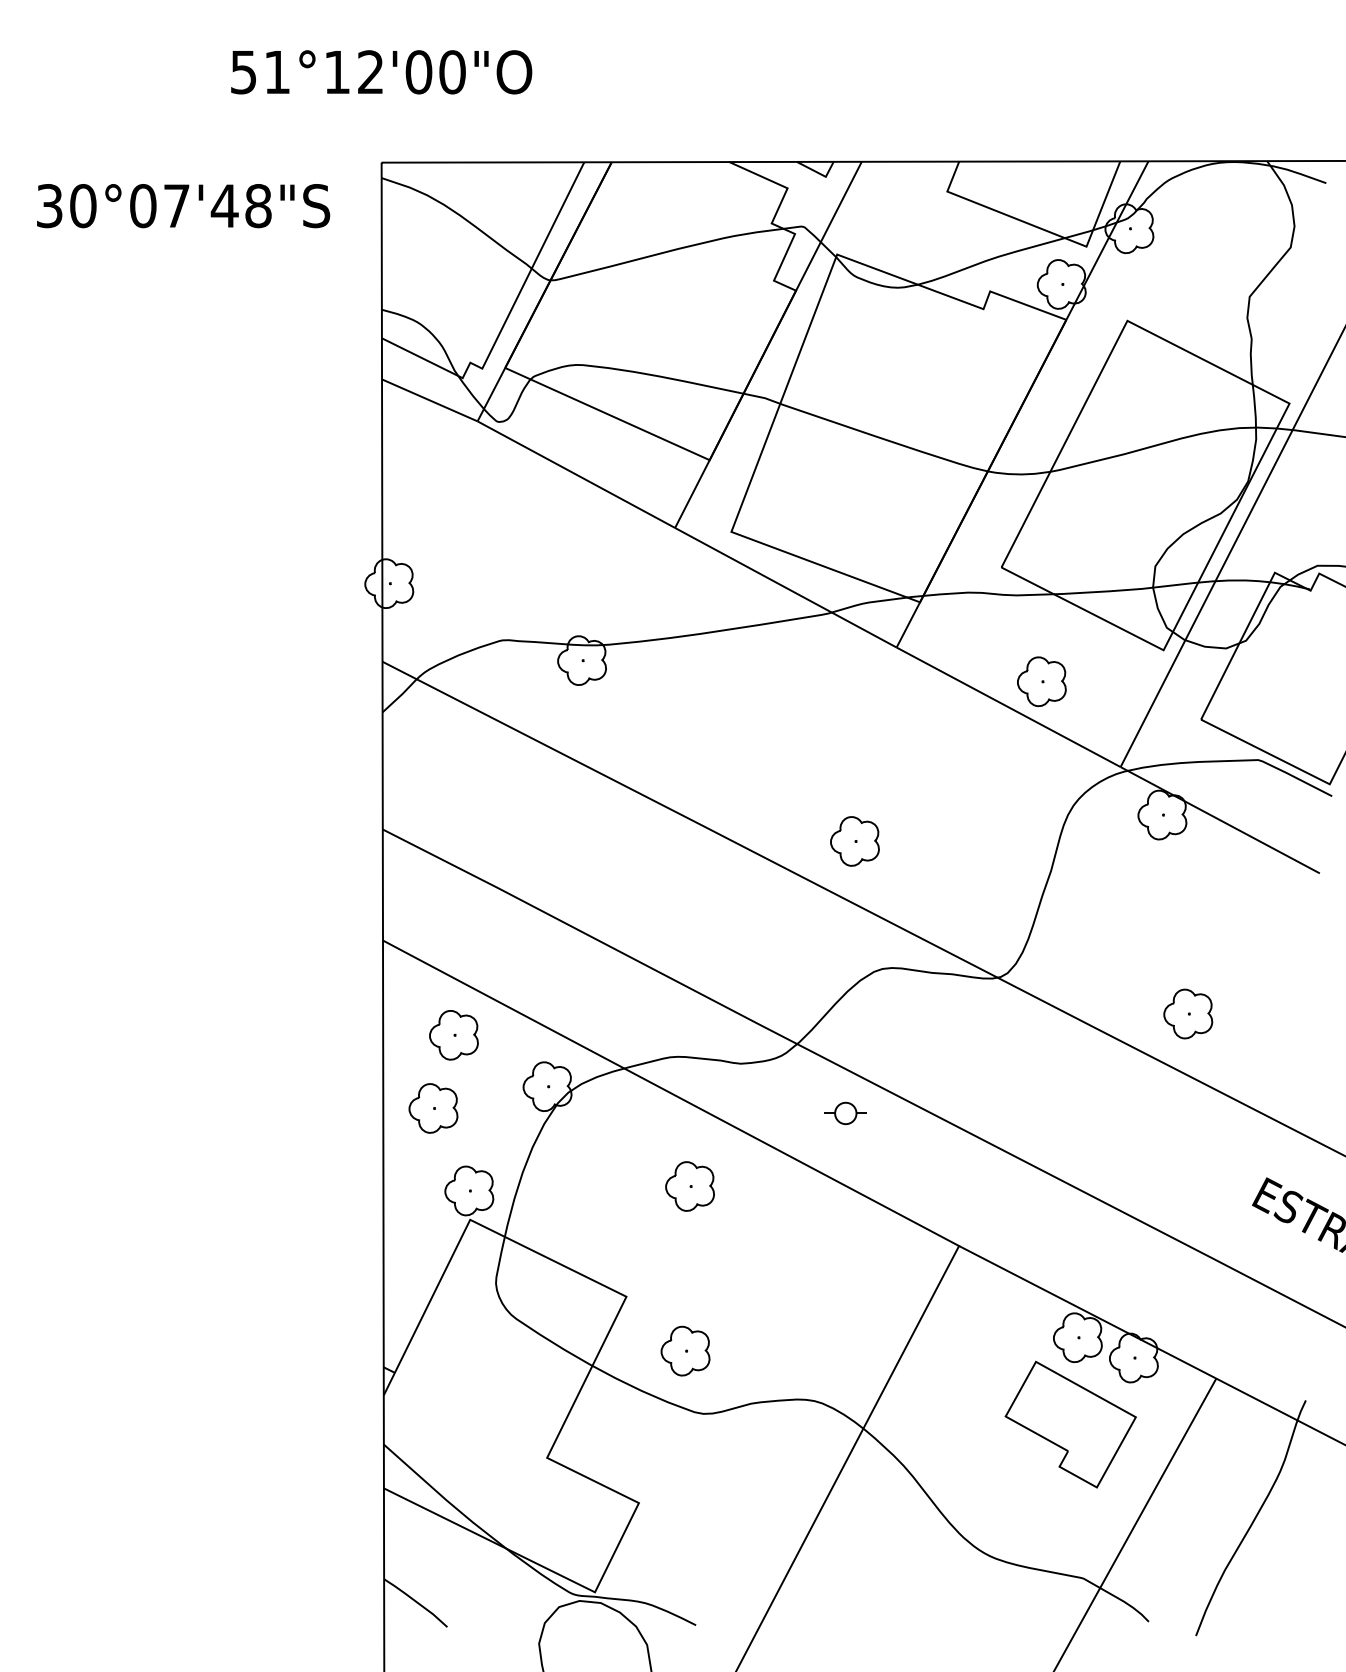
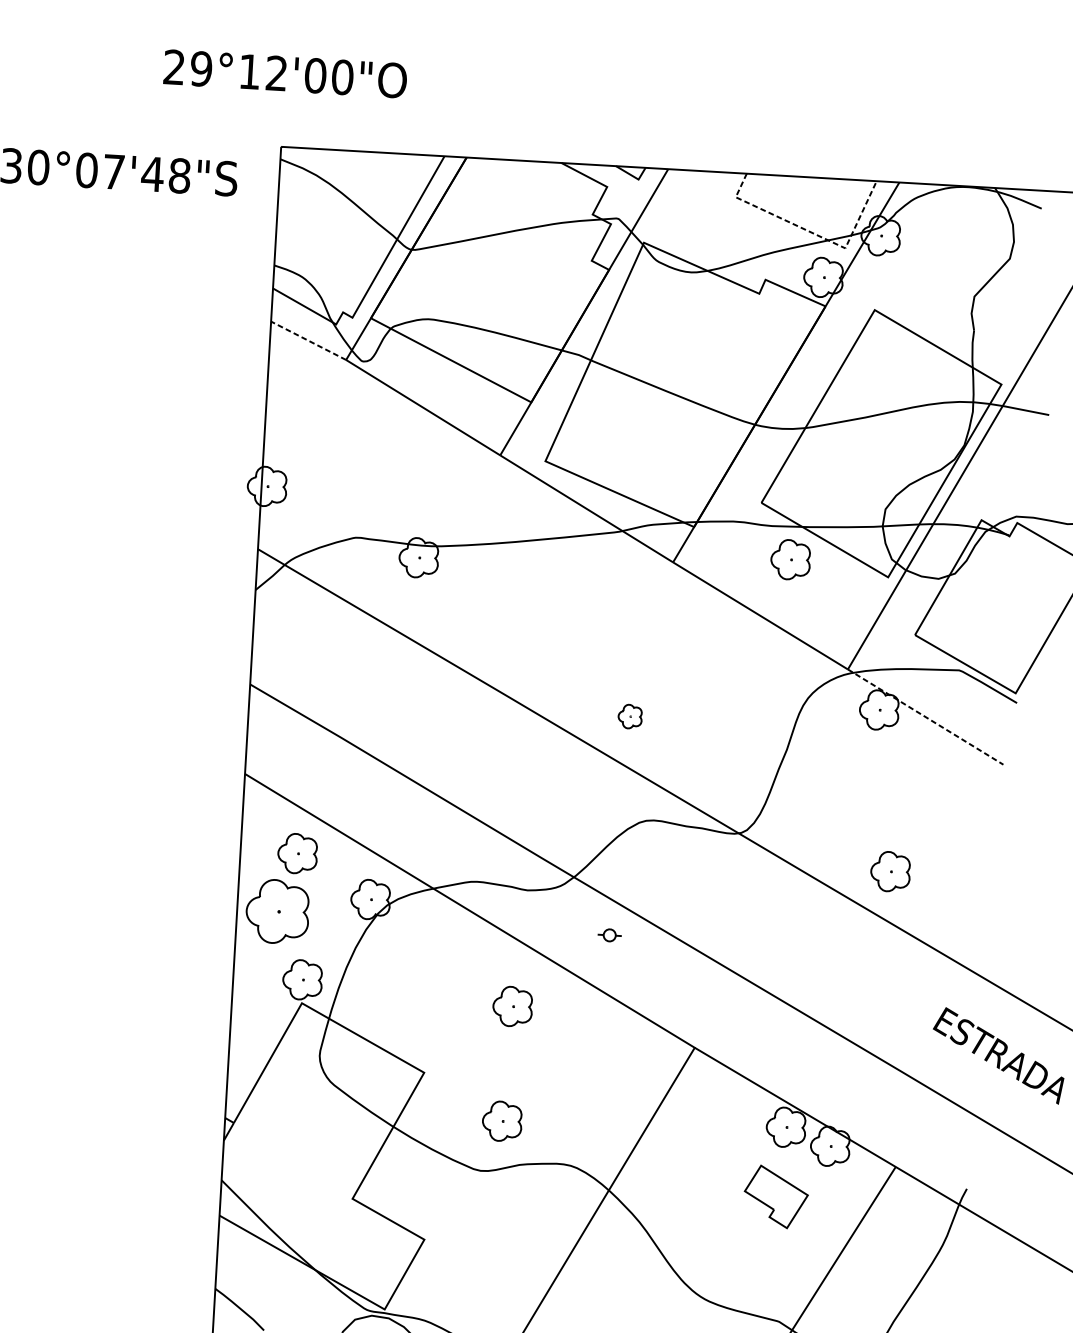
text: (260, 72) -> (187, 68), 51°12'00"O -> 29°12'00"O
line: (1044, 230) -> (812, 233), solid -> dashed
line: (429, 400) -> (308, 340), solid -> dashed
part: (1041, 681) -> (790, 559), moved
line: (1220, 820) -> (925, 717), solid -> dashed
part: (854, 841) -> (629, 716), size x0.6
part: (433, 1108) -> (277, 911), size x1.6
part: (845, 1112) -> (609, 934), size x0.7
part: (689, 1186) -> (512, 1006), moved
part: (685, 1350) -> (502, 1120), moved
part: (1070, 1424) -> (776, 1196), size x0.6

